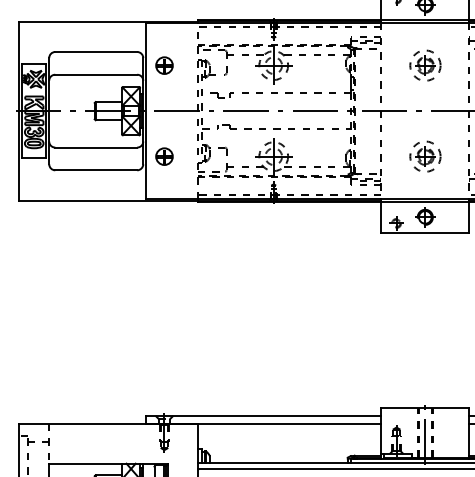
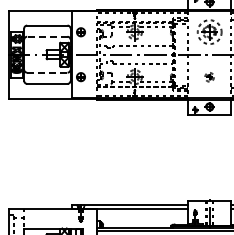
part: (425, 66) -> (209, 32), size x1.6
line: (94, 74) -> (46, 36), solid -> dashed
line: (96, 147) -> (47, 72), solid -> dashed
part: (425, 157) -> (209, 77), size x0.6

